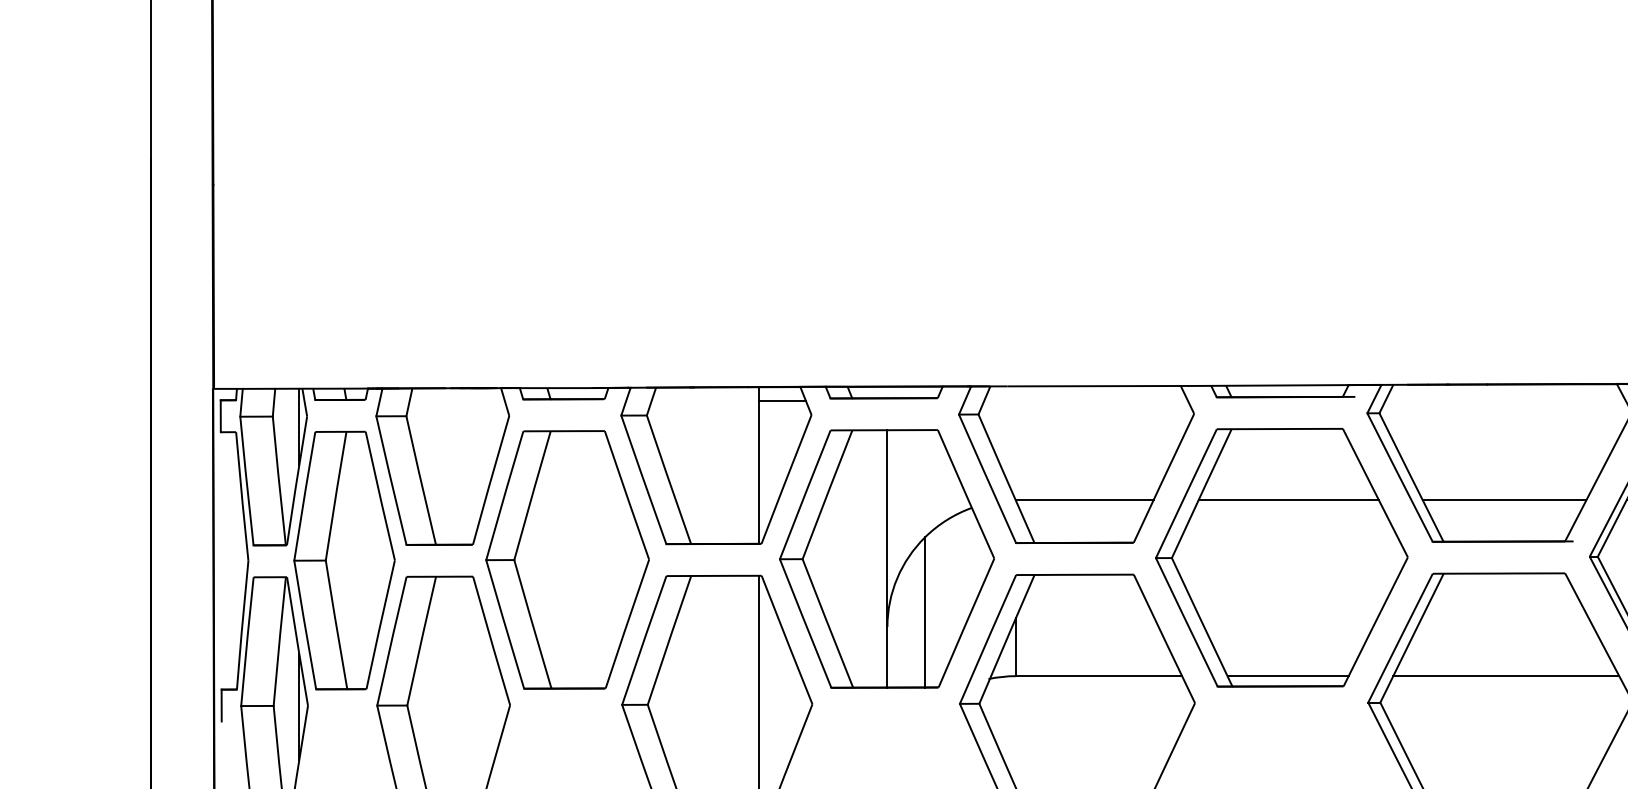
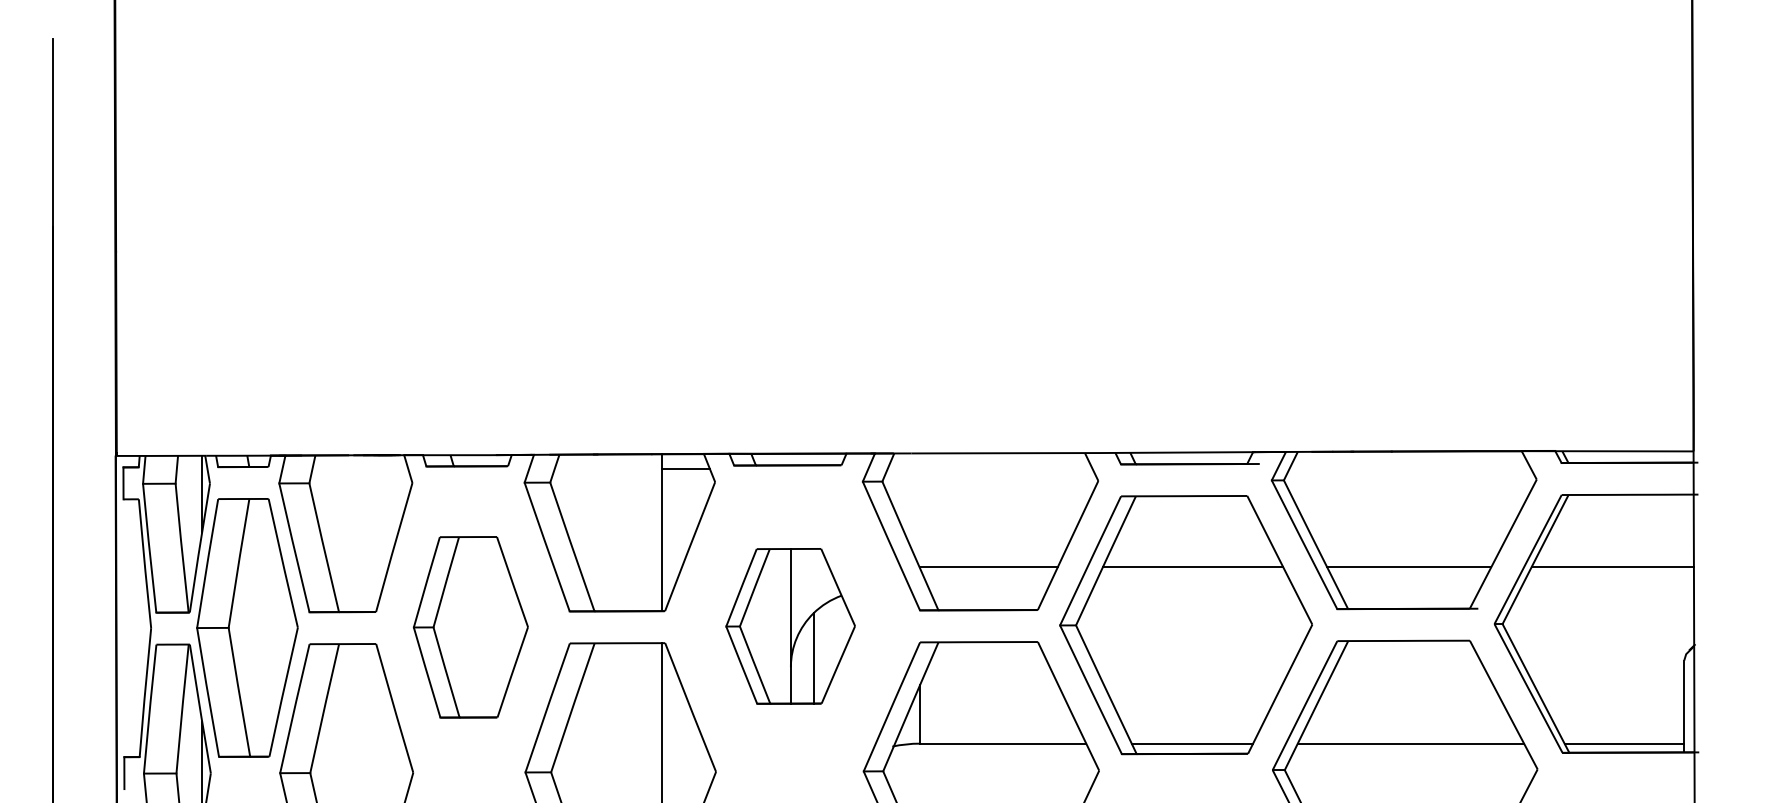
part: (886, 559) -> (790, 626), size x0.6
part: (567, 560) -> (470, 627), size x0.7

